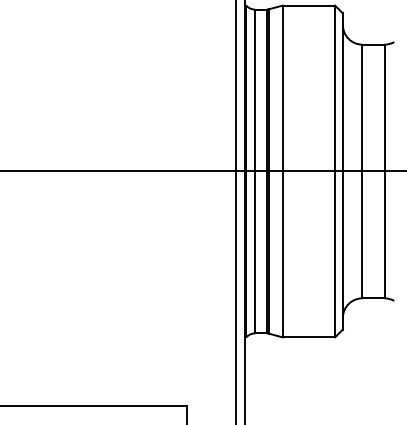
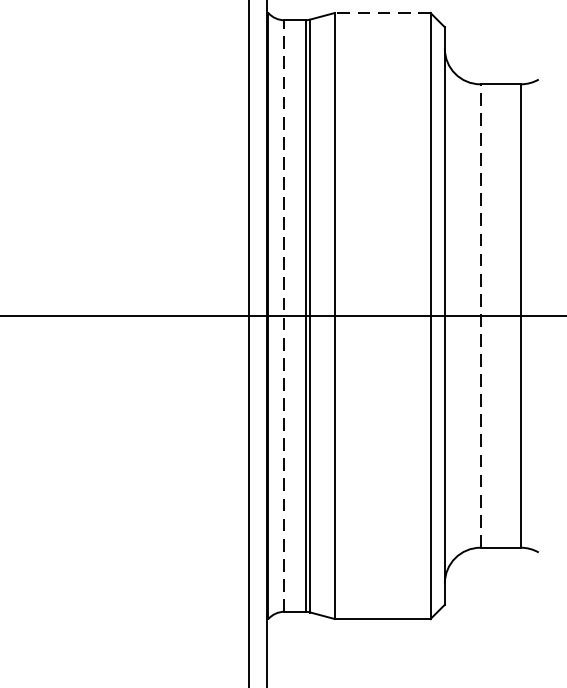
line: (308, 5) -> (381, 12), solid -> dashed
line: (255, 171) -> (285, 316), solid -> dashed
line: (362, 171) -> (480, 316), solid -> dashed

